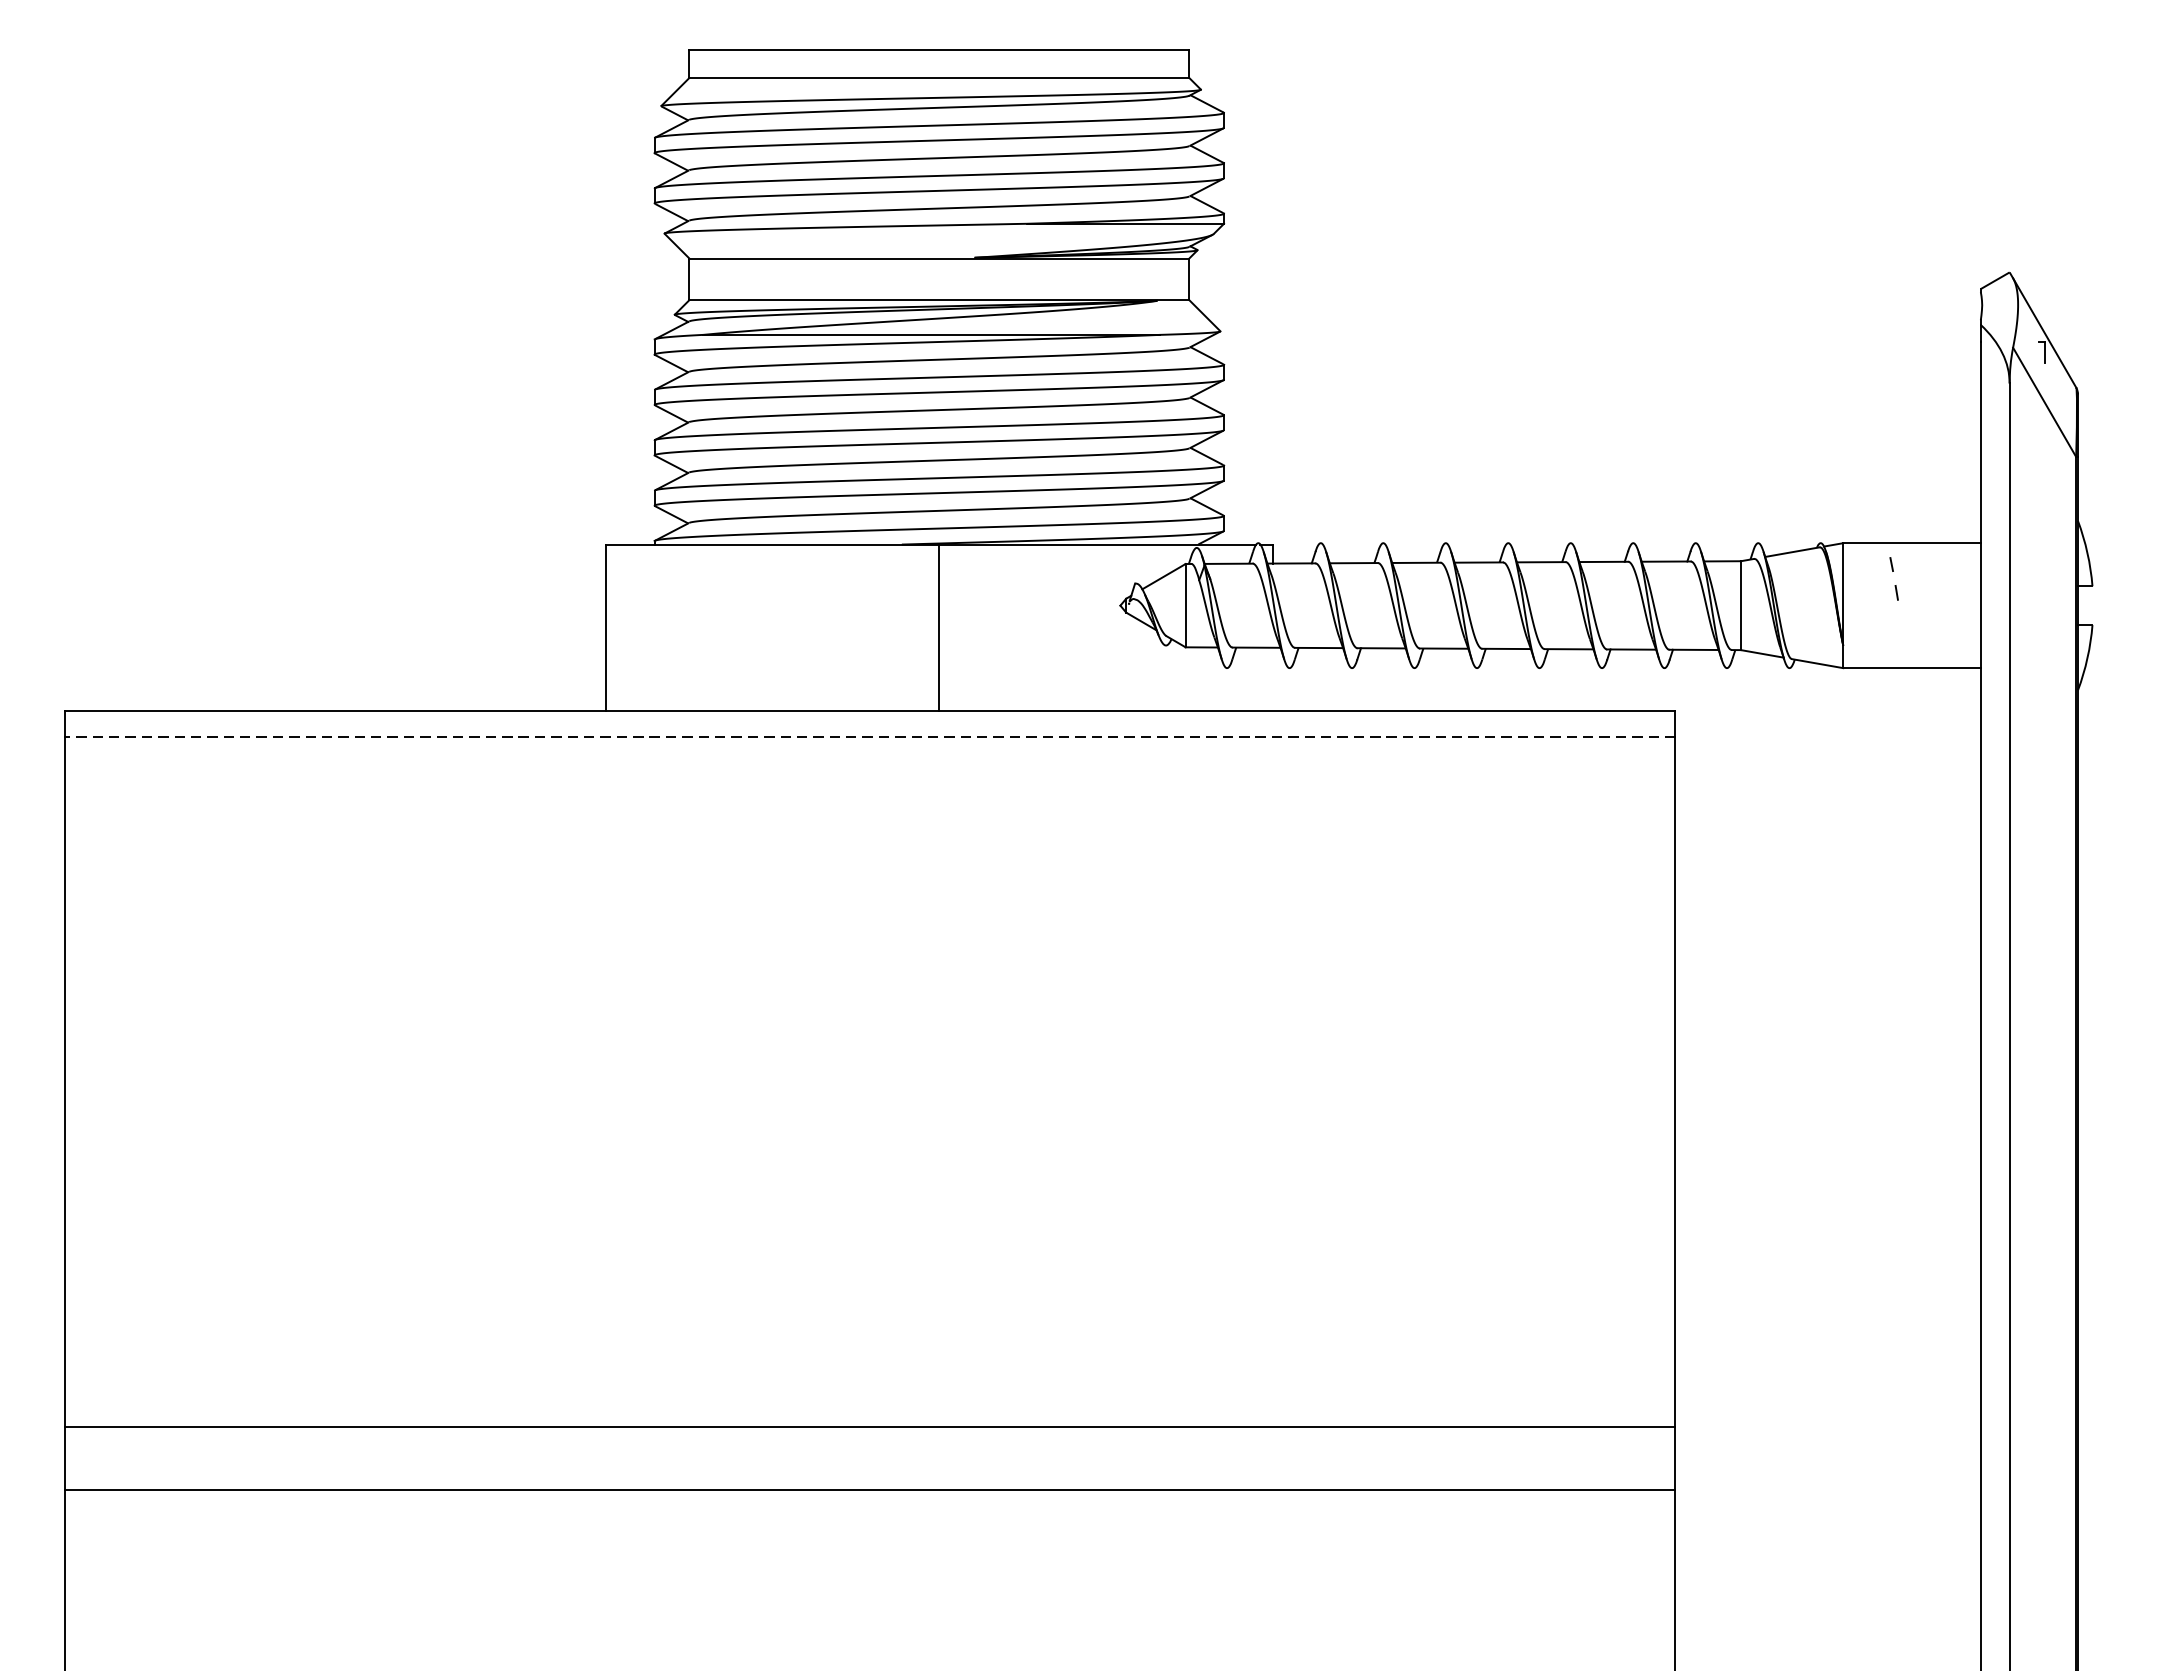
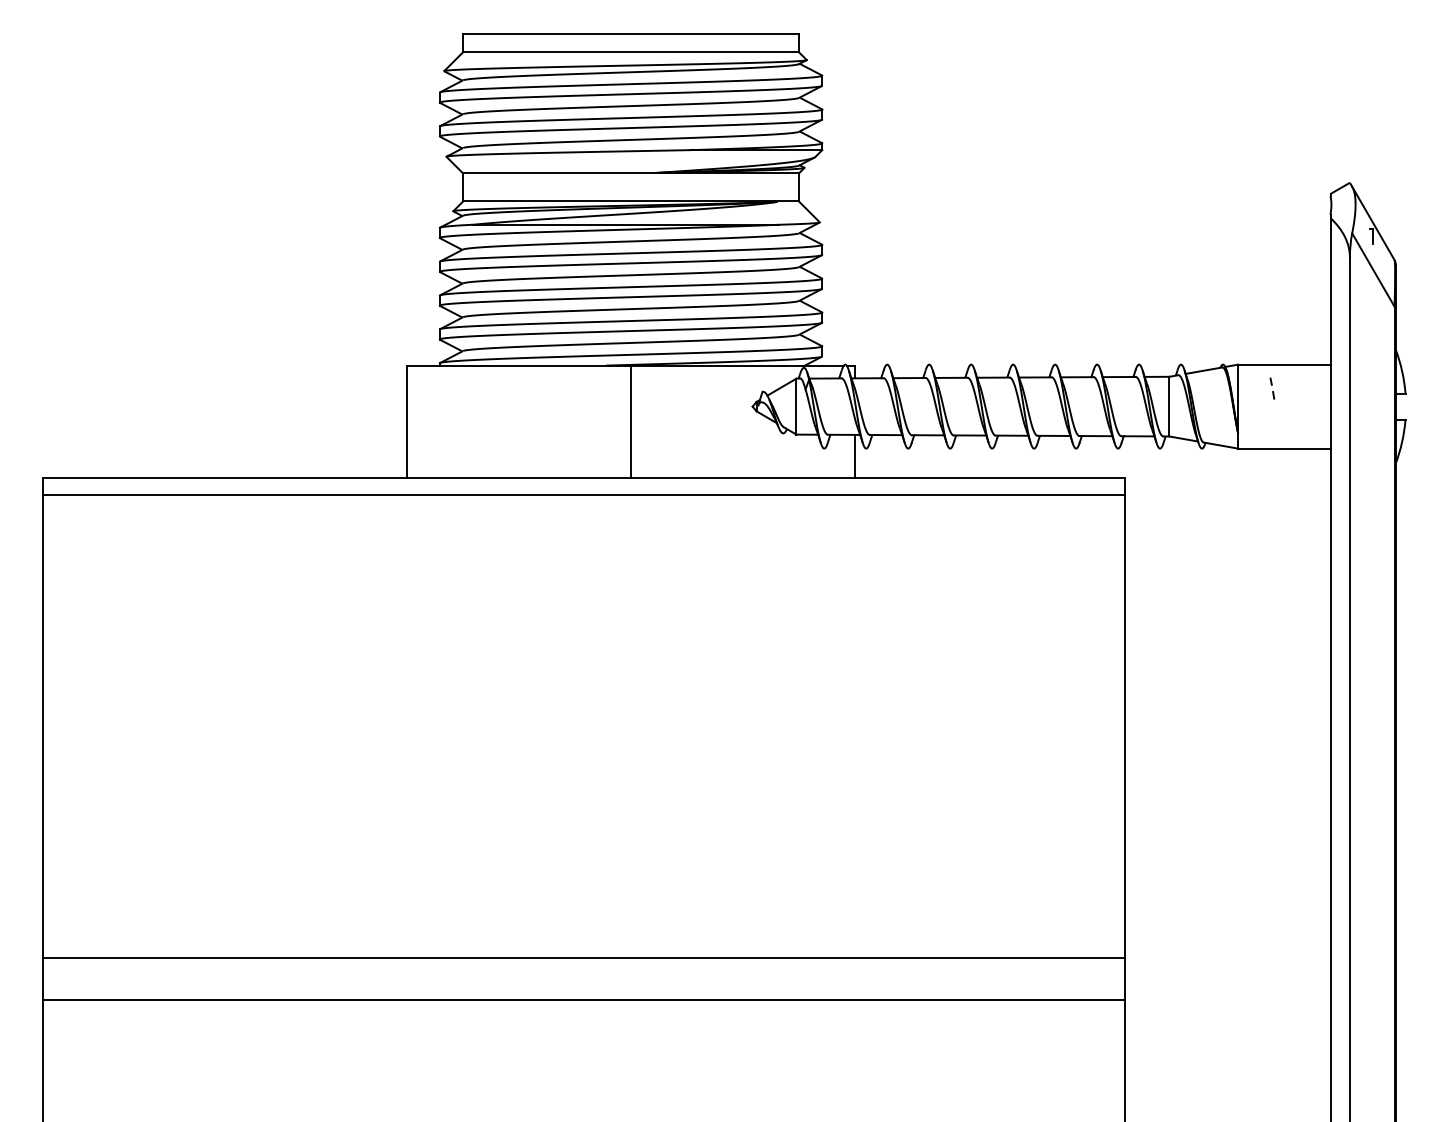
part: (1894, 578) -> (1272, 388), size x0.71
line: (1272, 678) -> (854, 455), added
line: (870, 737) -> (584, 495), dashed -> solid

